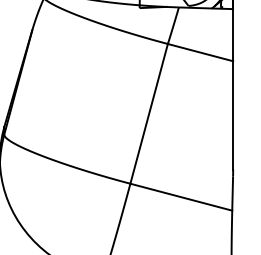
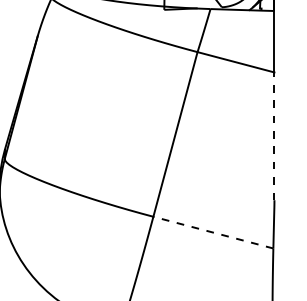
line: (233, 115) -> (274, 136), solid -> dashed
line: (180, 197) -> (212, 232), solid -> dashed

